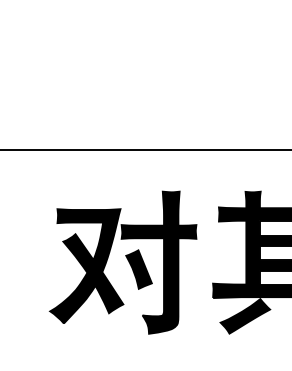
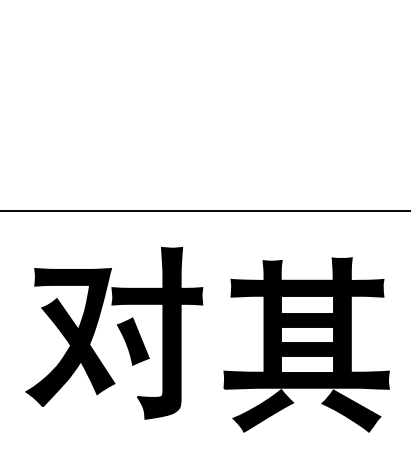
part: (123, 262) -> (114, 333), moved

